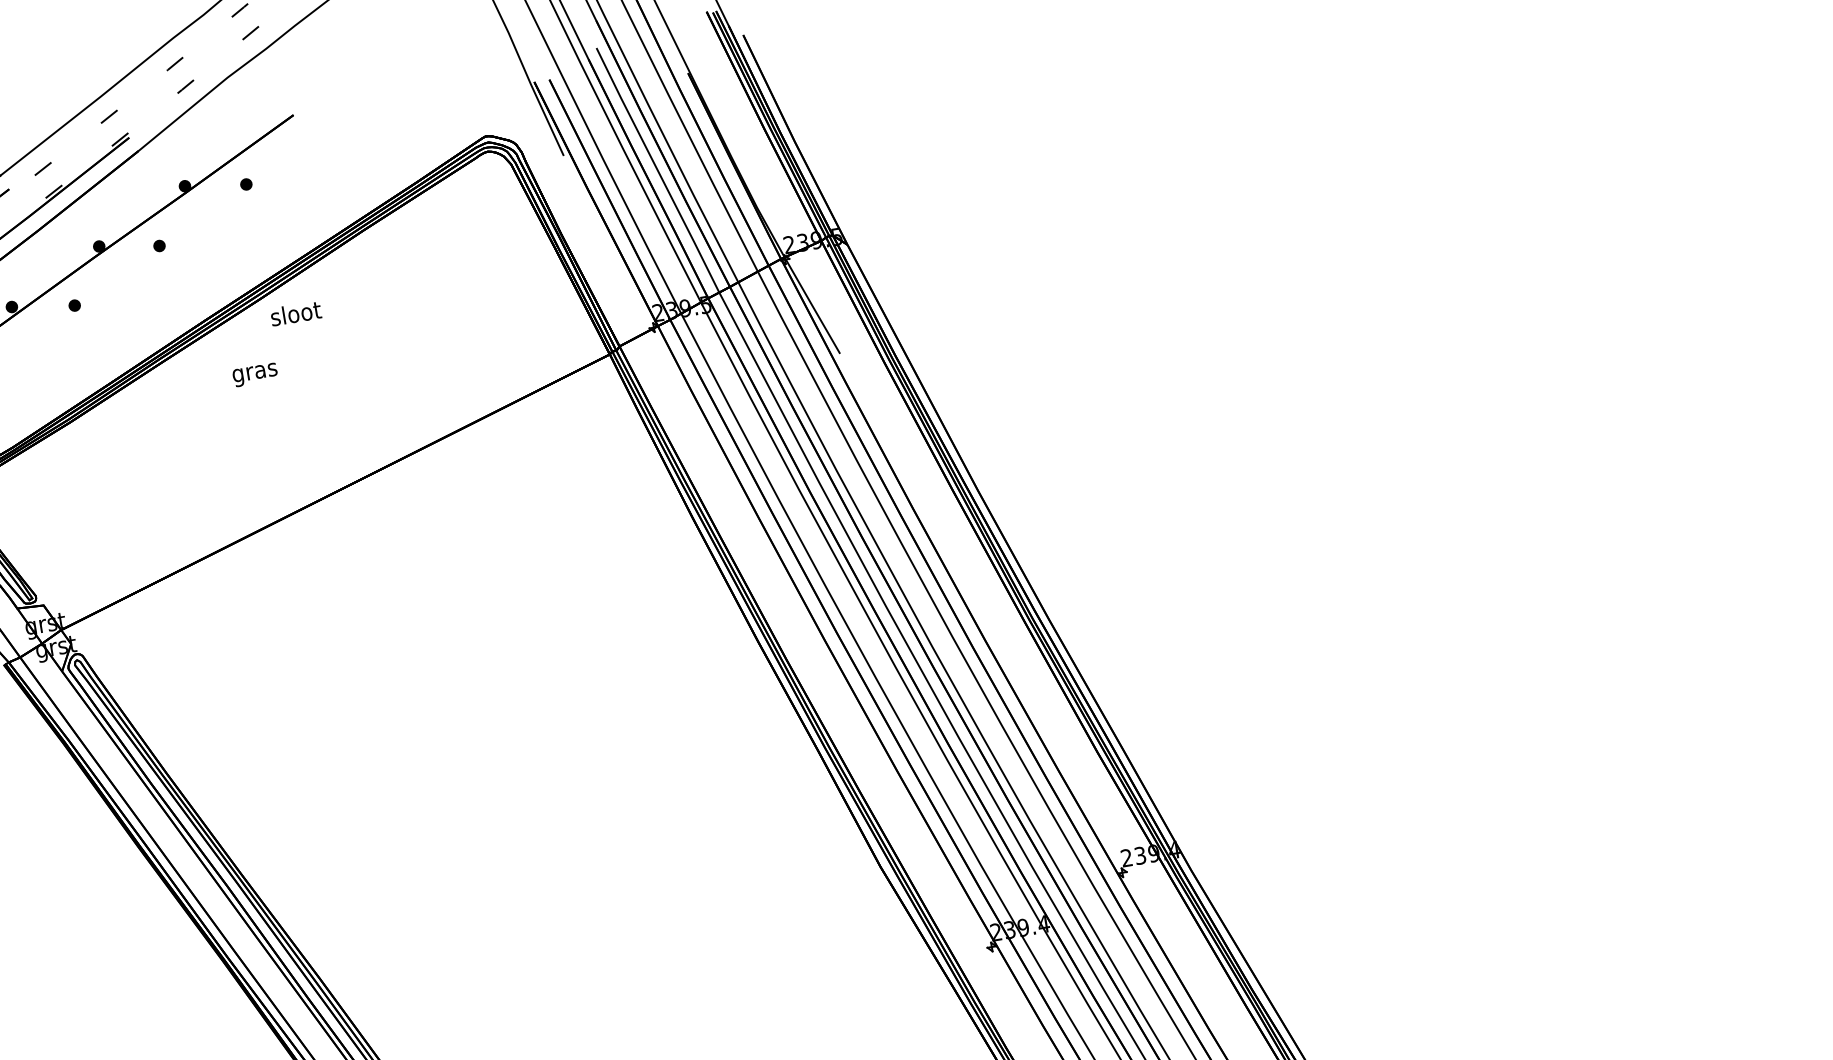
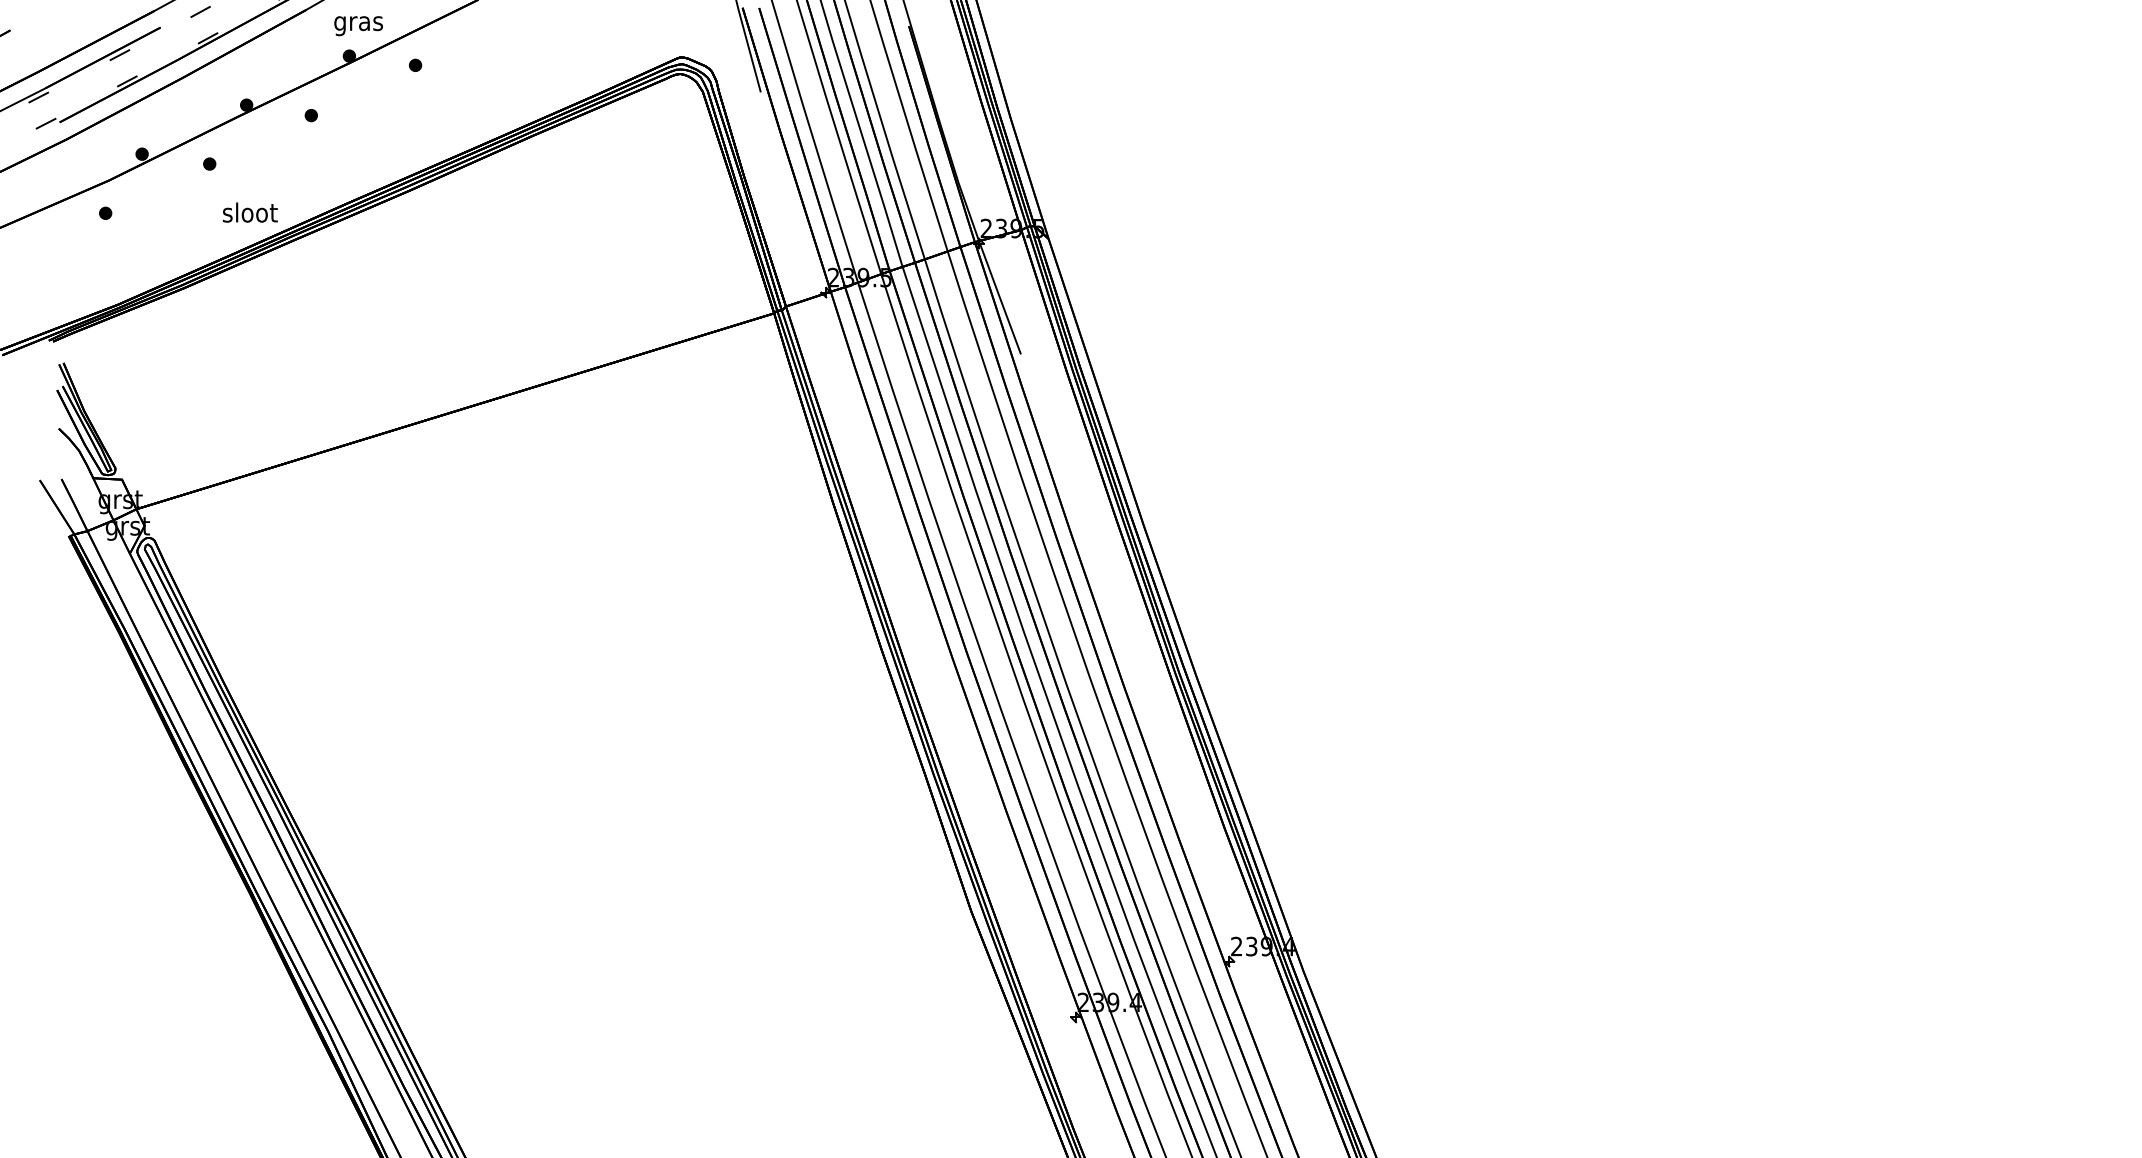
text: (296, 313) -> (250, 212), moved
text: (255, 375) -> (358, 26), moved

